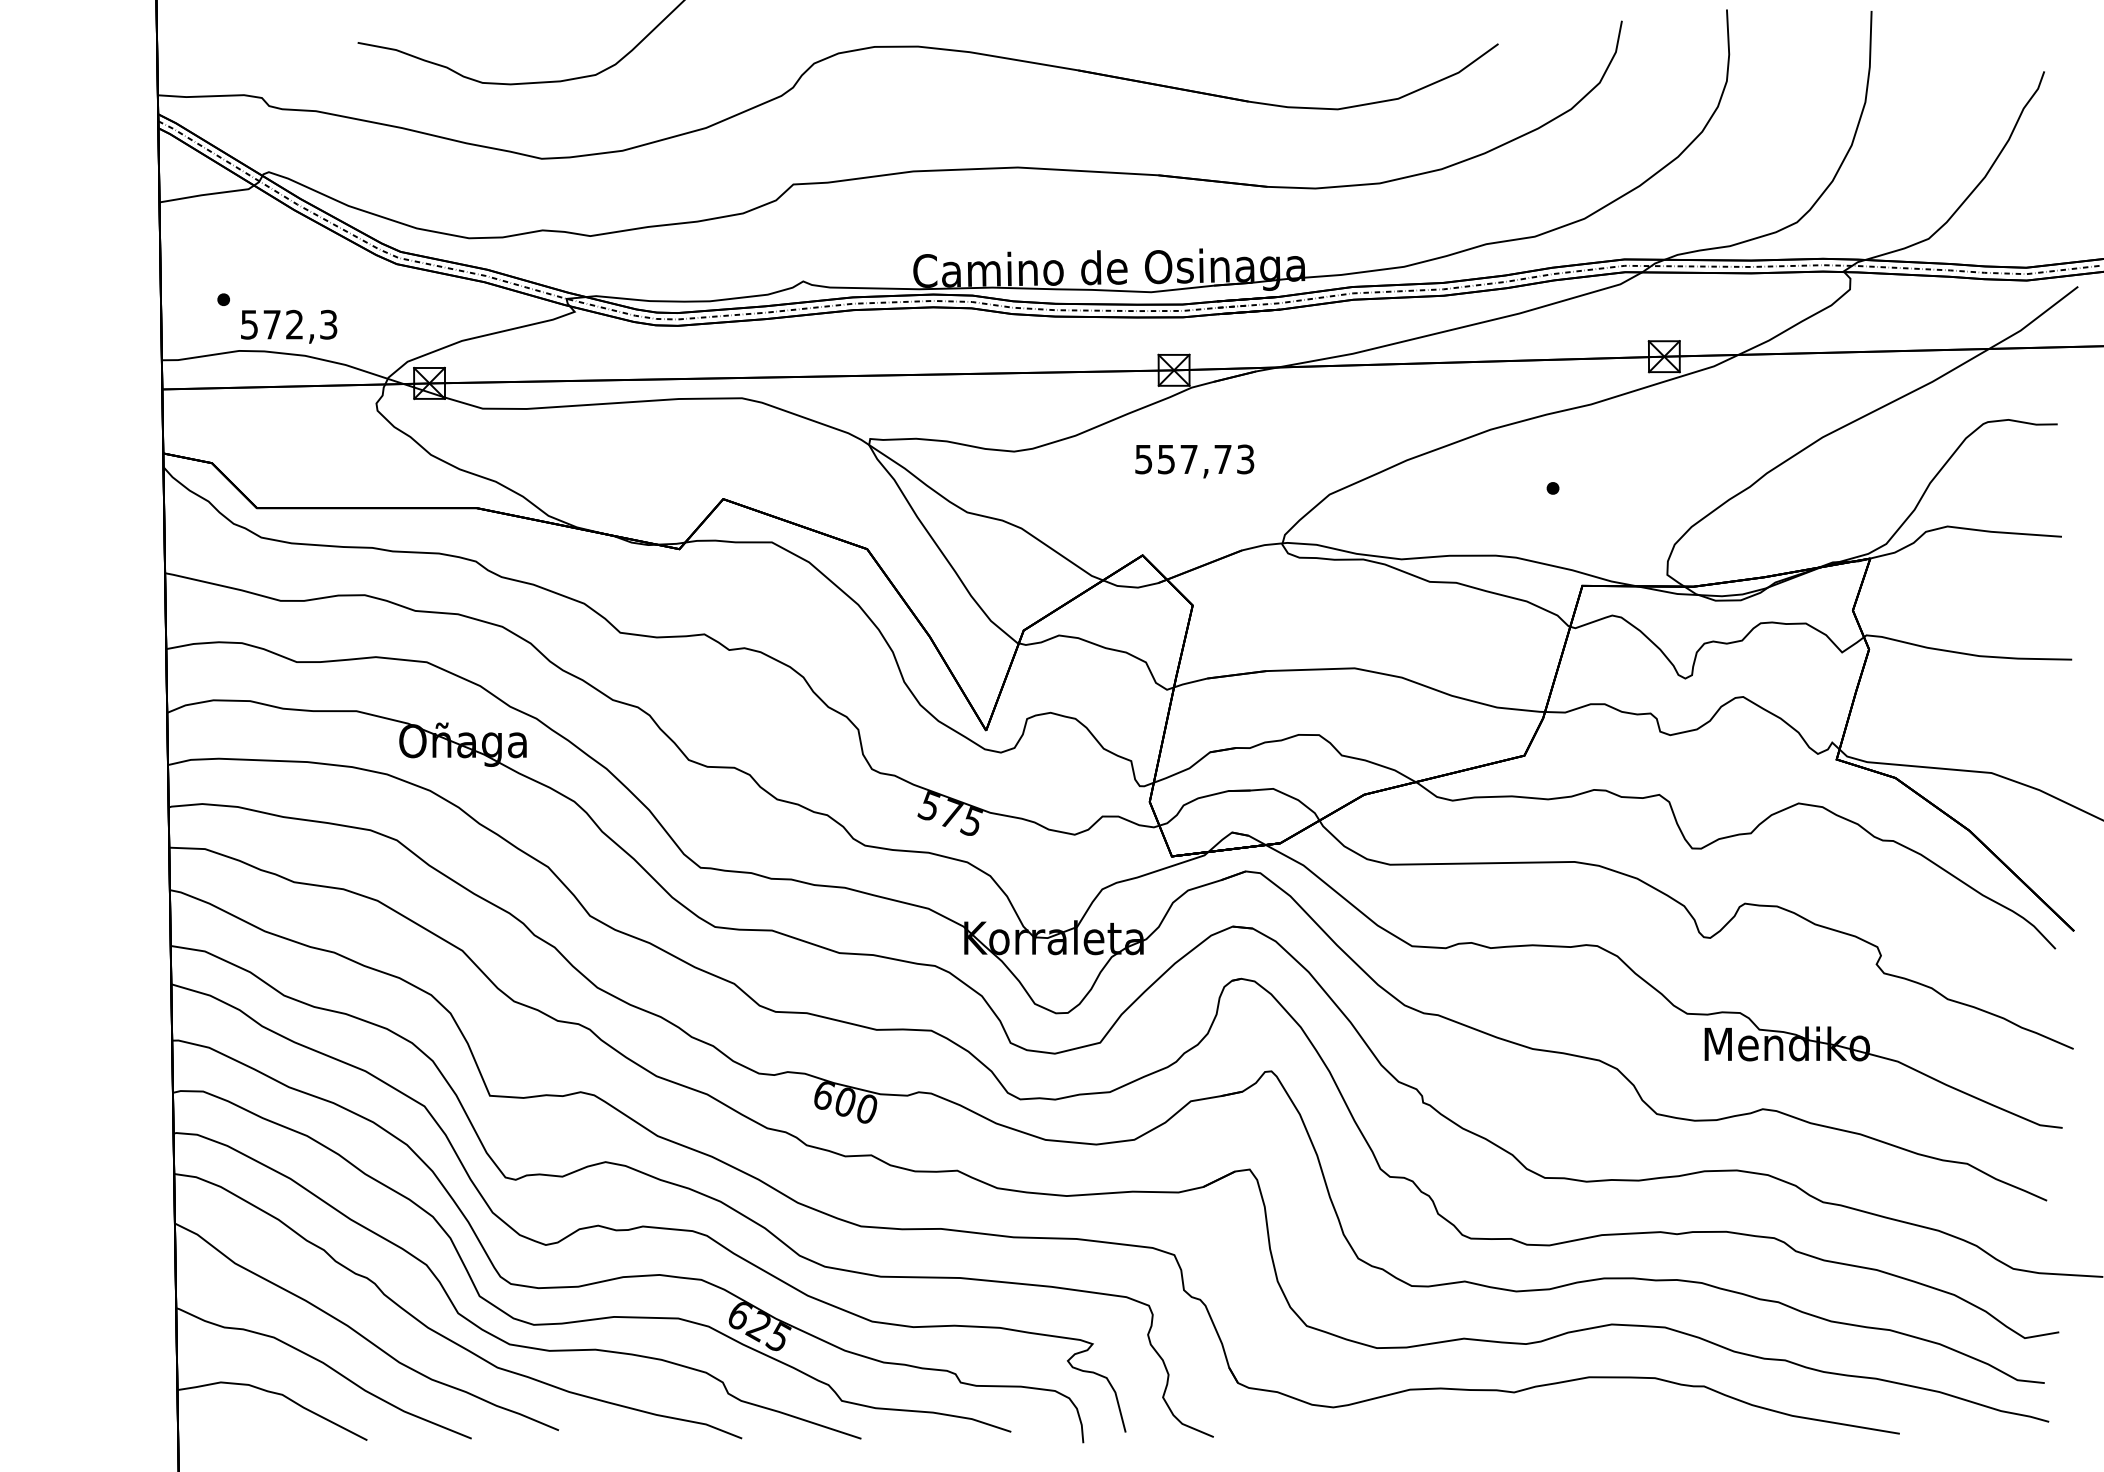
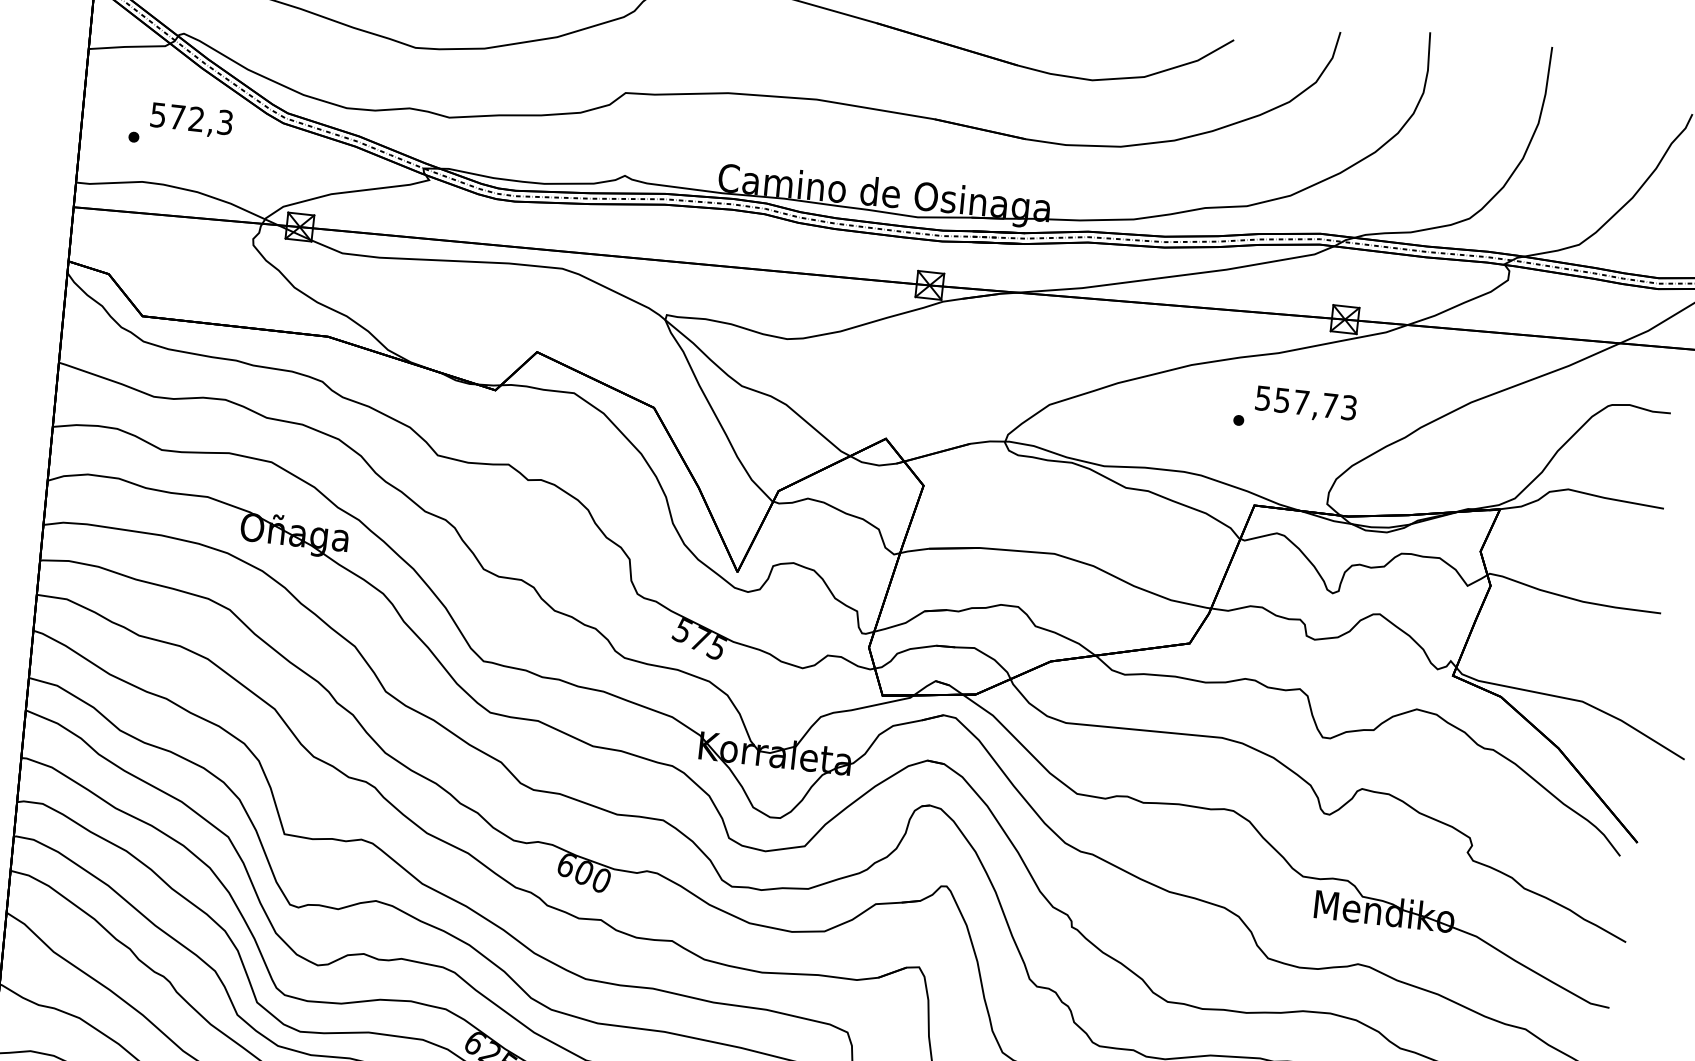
text: (289, 326) -> (192, 120), moved
text: (1194, 461) -> (1305, 404), moved

